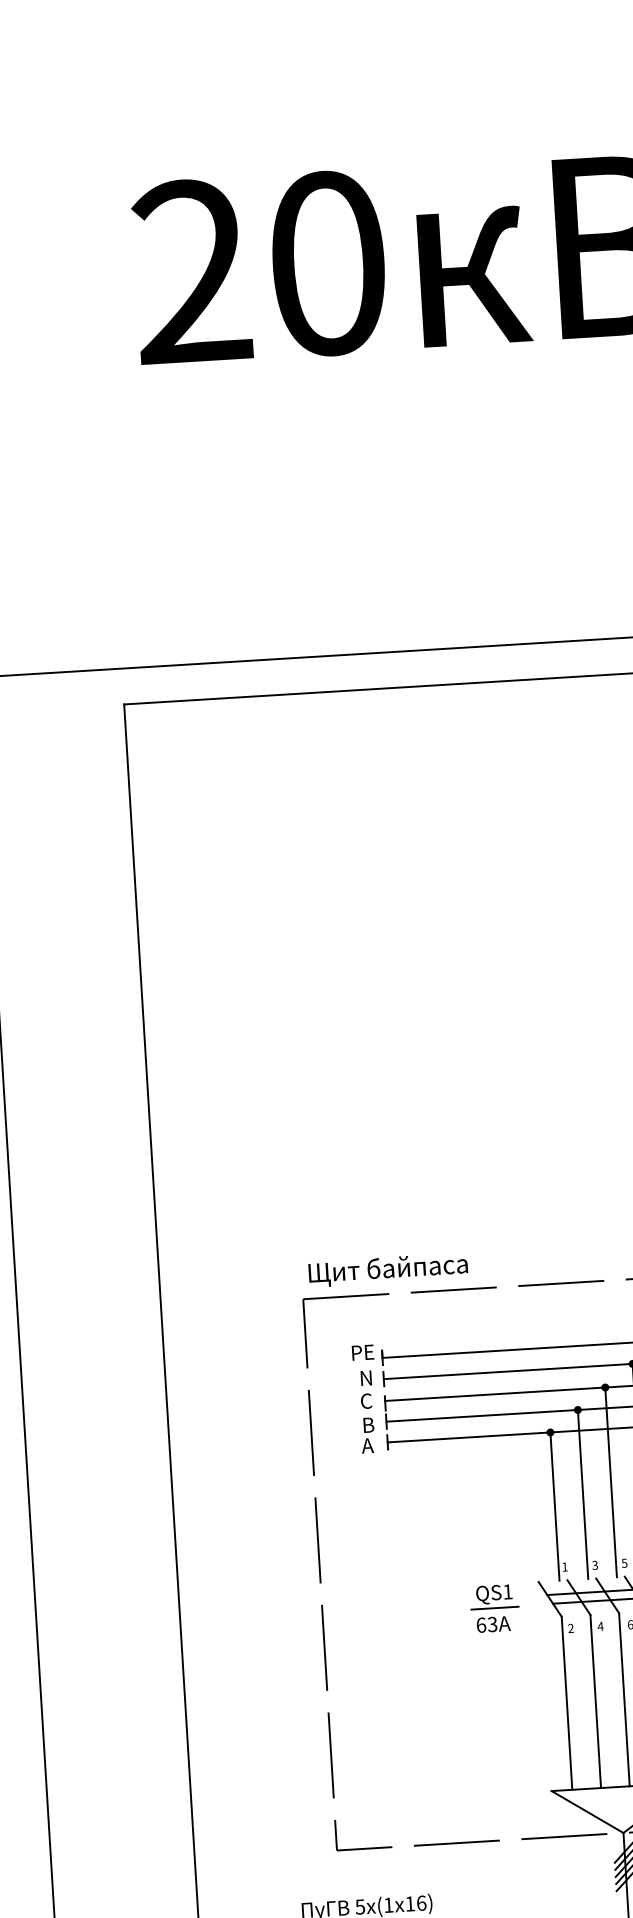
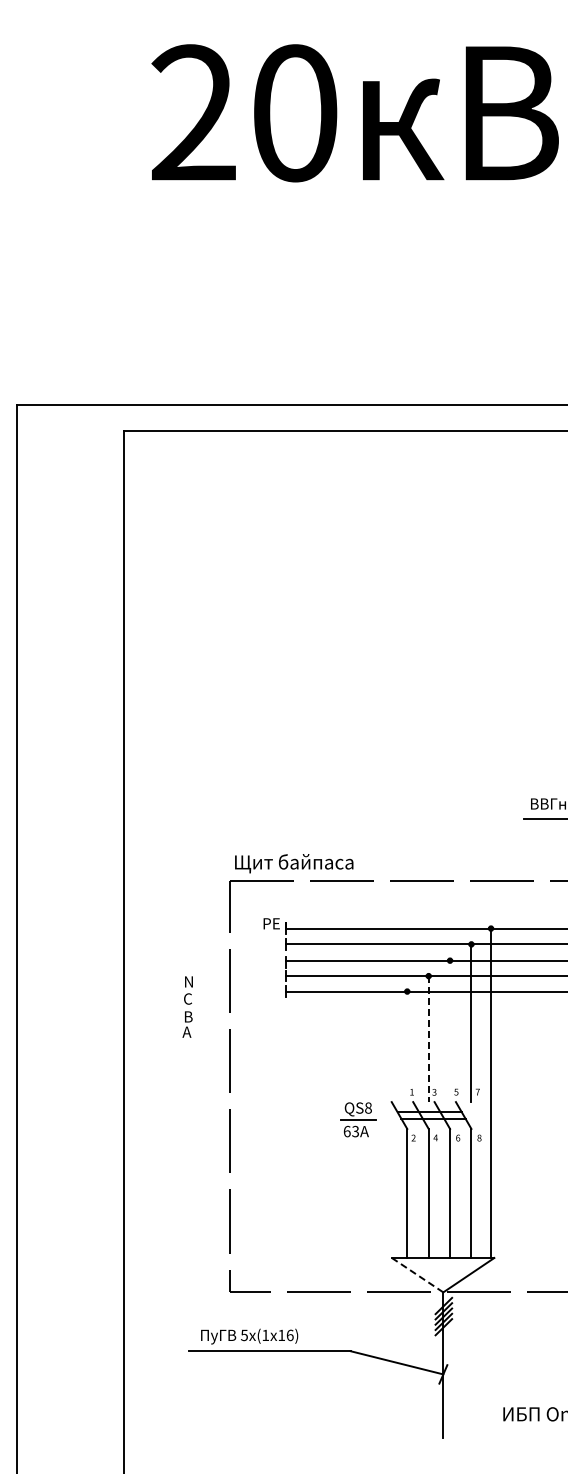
text: (366, 1411) -> (187, 1006), moved
line: (611, 1482) -> (450, 1031), removed
line: (582, 1495) -> (428, 1039), solid -> dashed
line: (555, 1506) -> (407, 1046), removed
text: (507, 1591) -> (368, 1107), QS1 -> QS8
line: (587, 1812) -> (417, 1275), solid -> dashed

